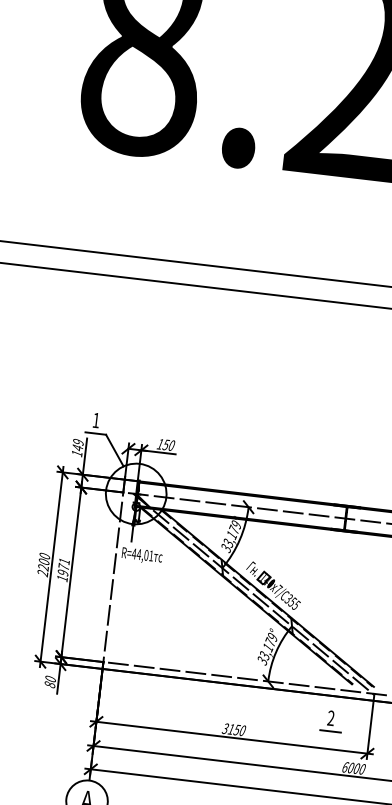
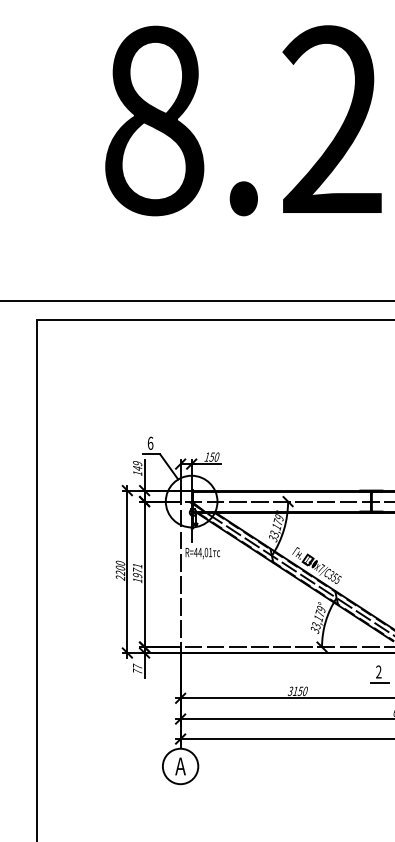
text: (96, 419) -> (150, 442), 1 -> 6
text: (50, 681) -> (137, 668), 80 -> 77

